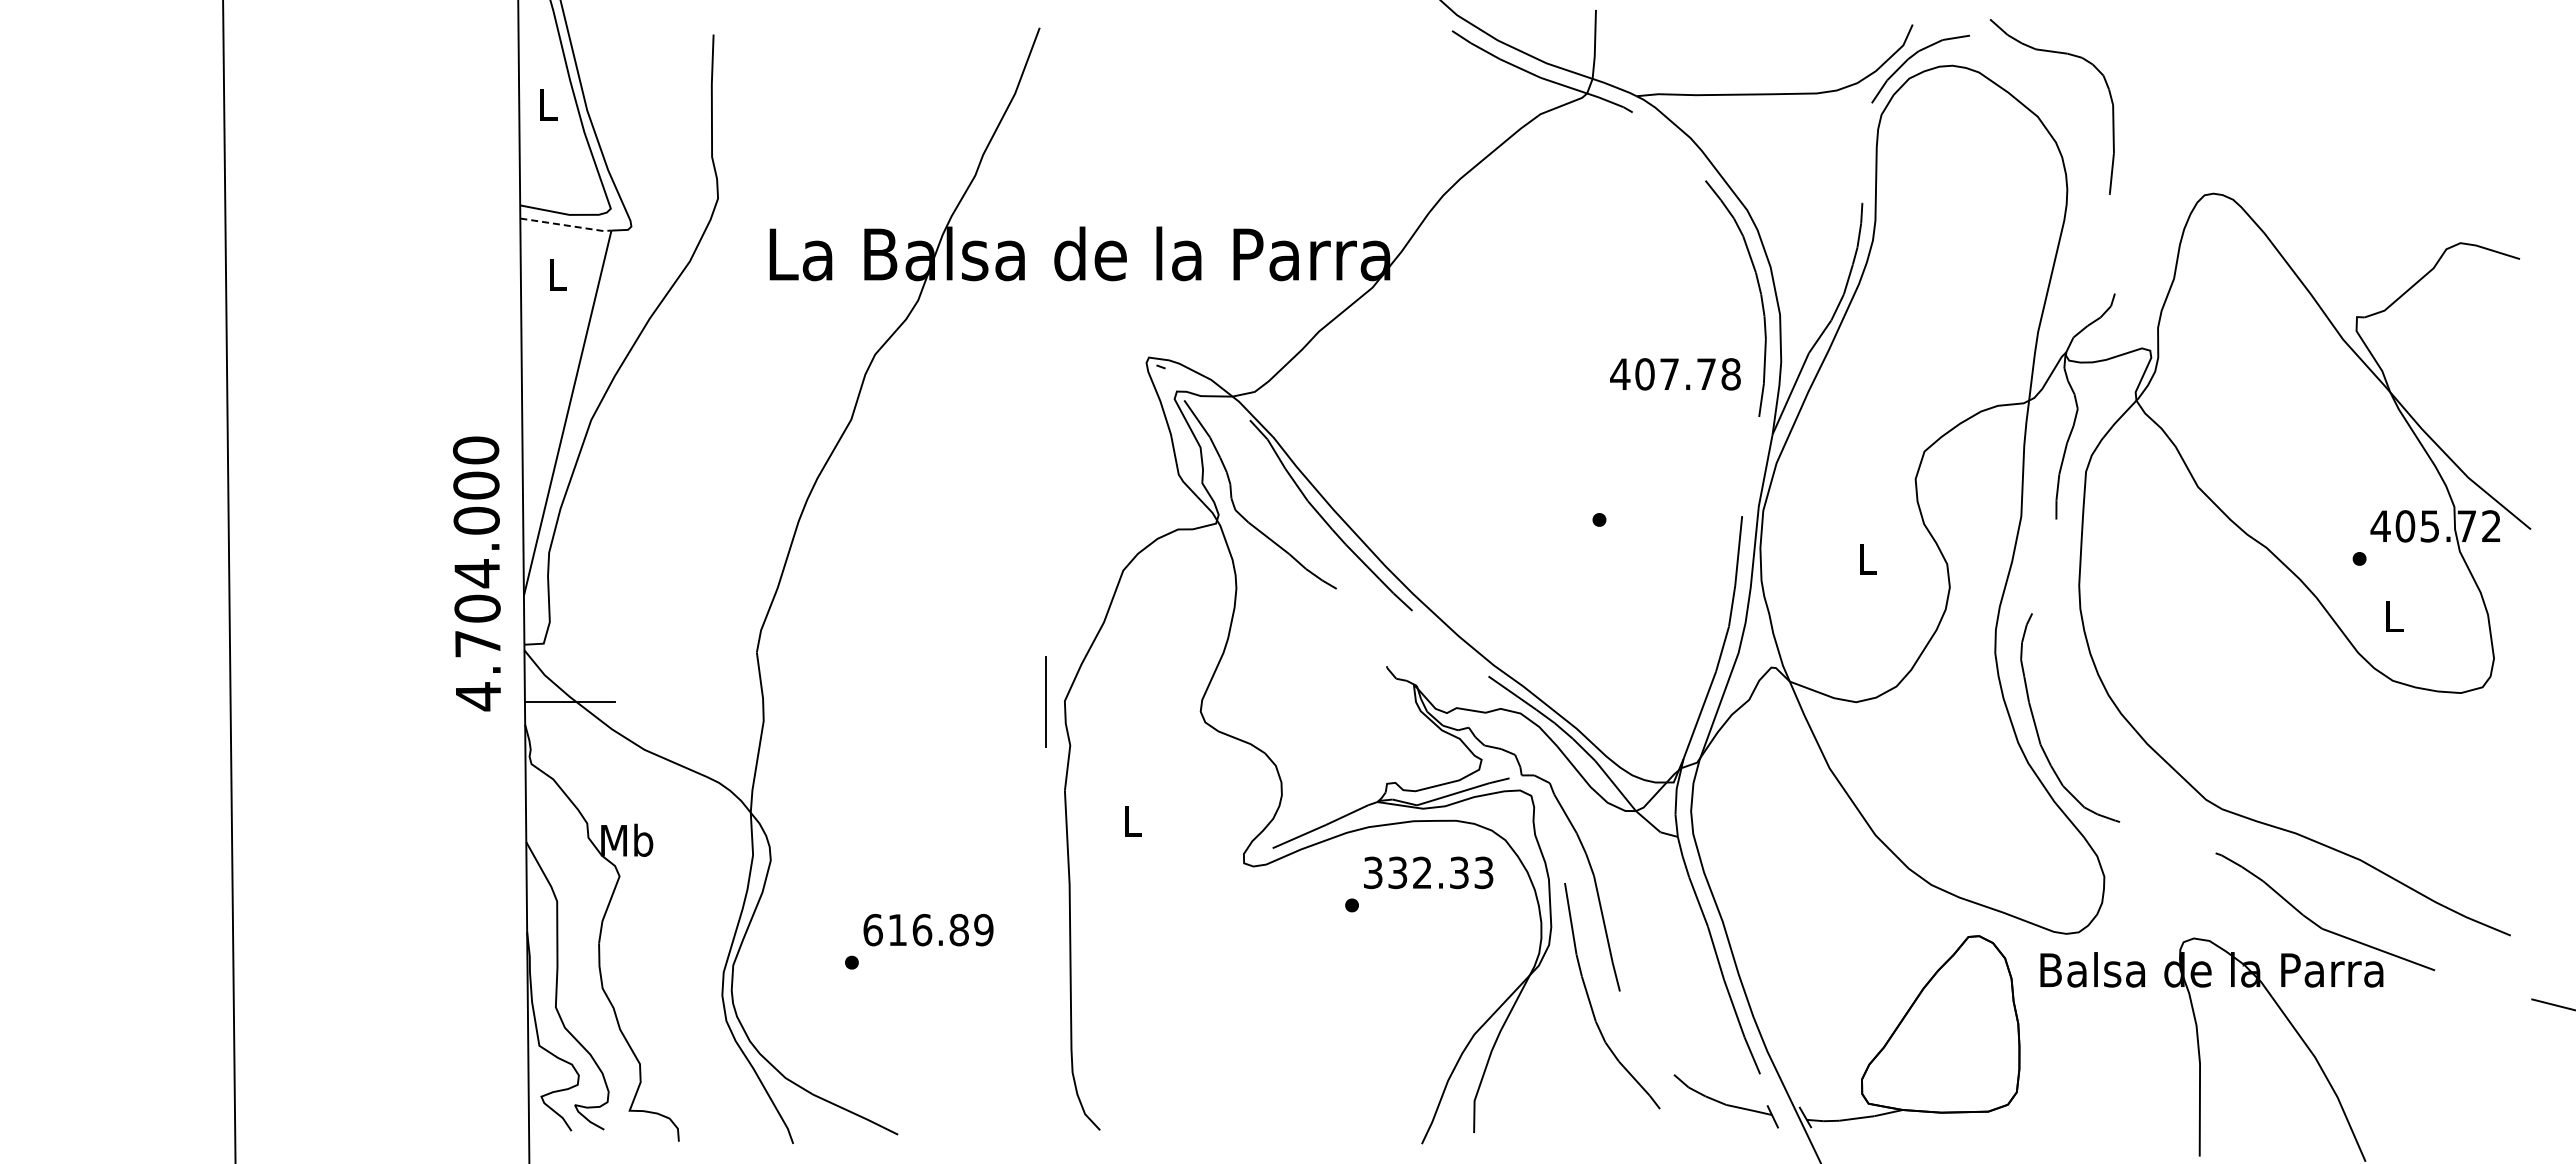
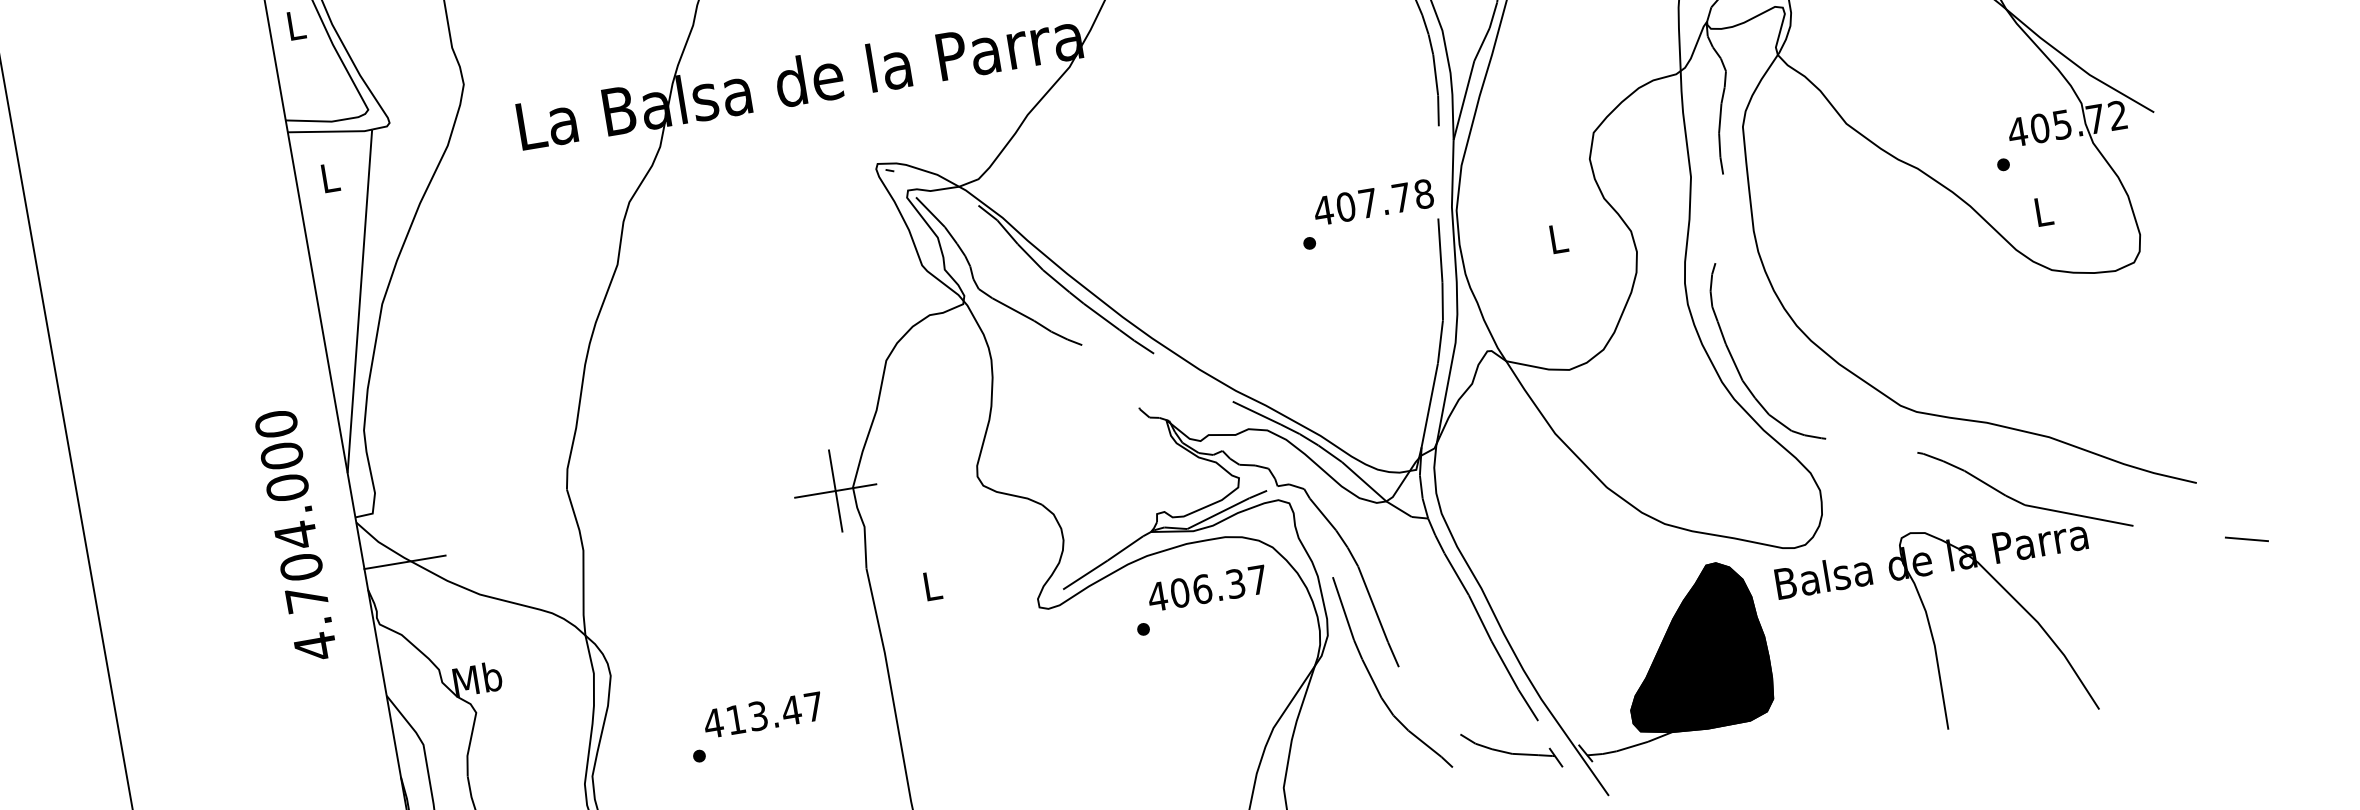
line: (566, 225) -> (330, 131), dashed -> solid
text: (1675, 374) -> (1373, 202), moved
text: (476, 573) -> (295, 535), moved
line: (1045, 701) -> (835, 490), added
text: (1427, 872) -> (1206, 588), 332.33 -> 406.37
text: (927, 929) -> (762, 714), 616.89 -> 413.47
fill: (1940, 1024) -> (1693, 648), added

